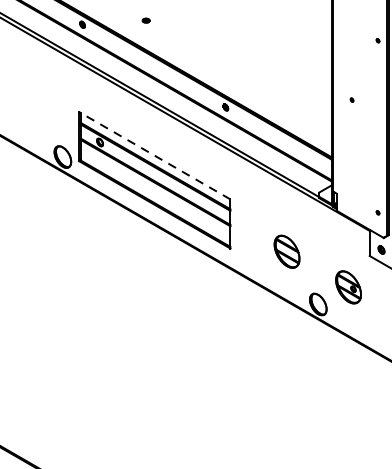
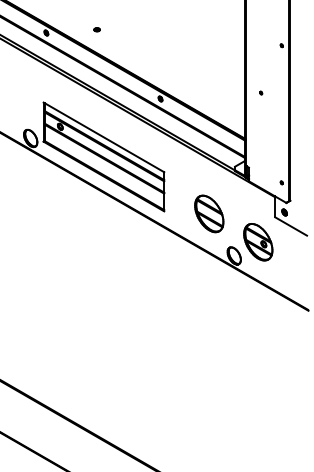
line: (154, 155) -> (103, 137), dashed -> solid
part: (287, 251) -> (209, 213), size x1.43
part: (348, 287) -> (258, 242), size x1.43

